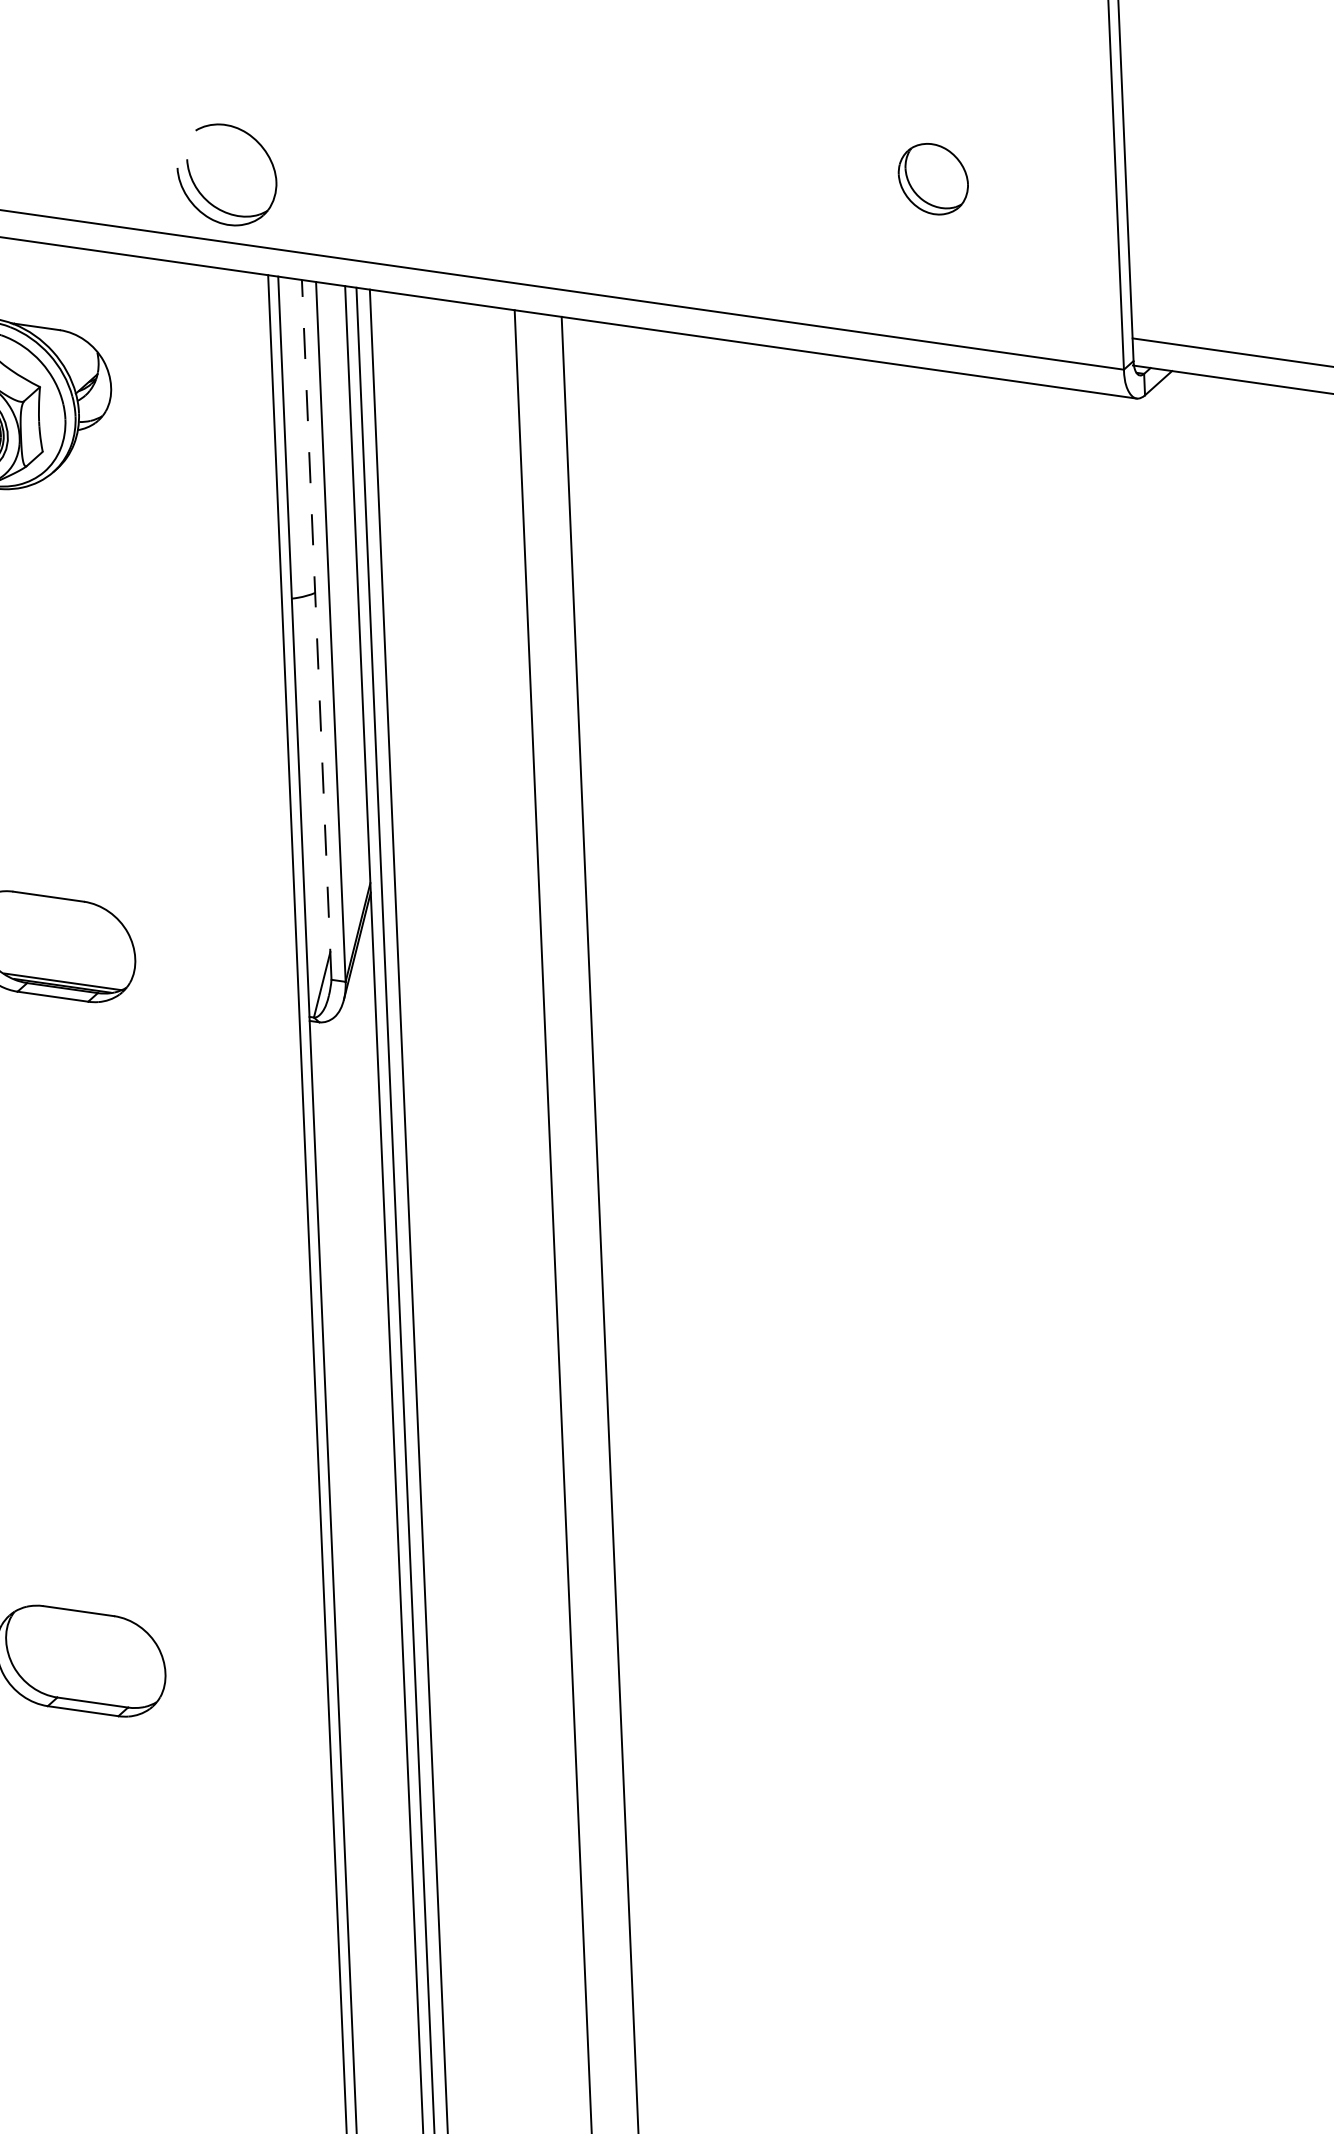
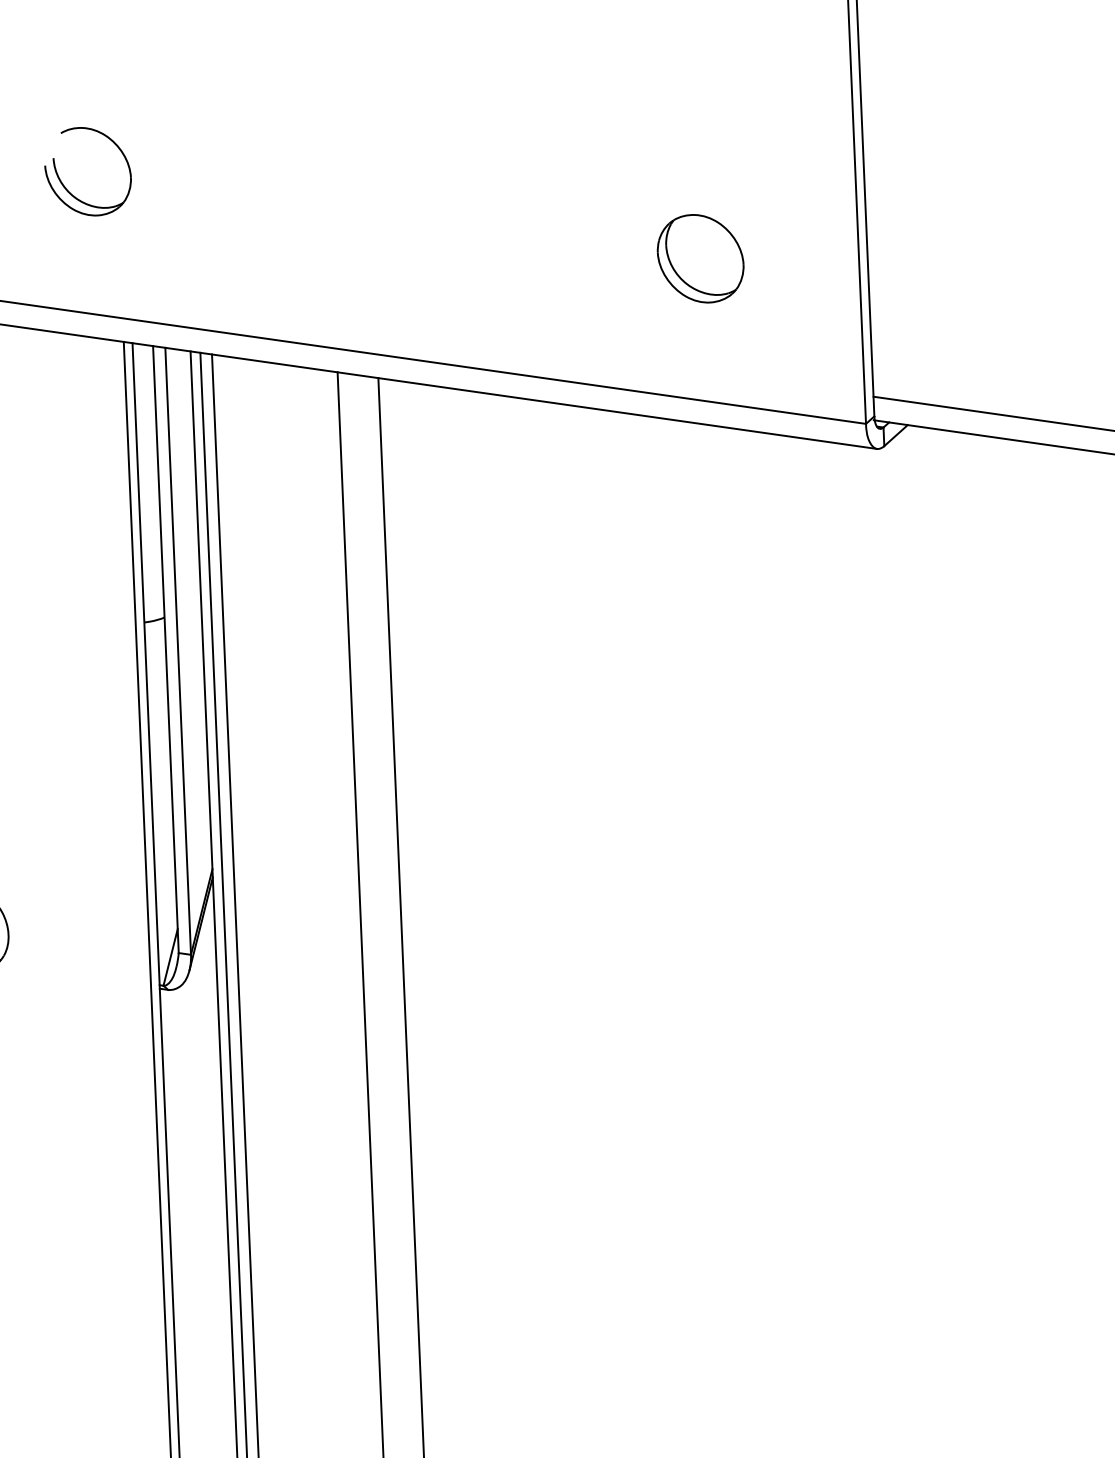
part: (933, 178) -> (700, 258), size x1.43
part: (204, 196) -> (68, 190), moved
line: (316, 629) -> (165, 649), dashed -> solid

